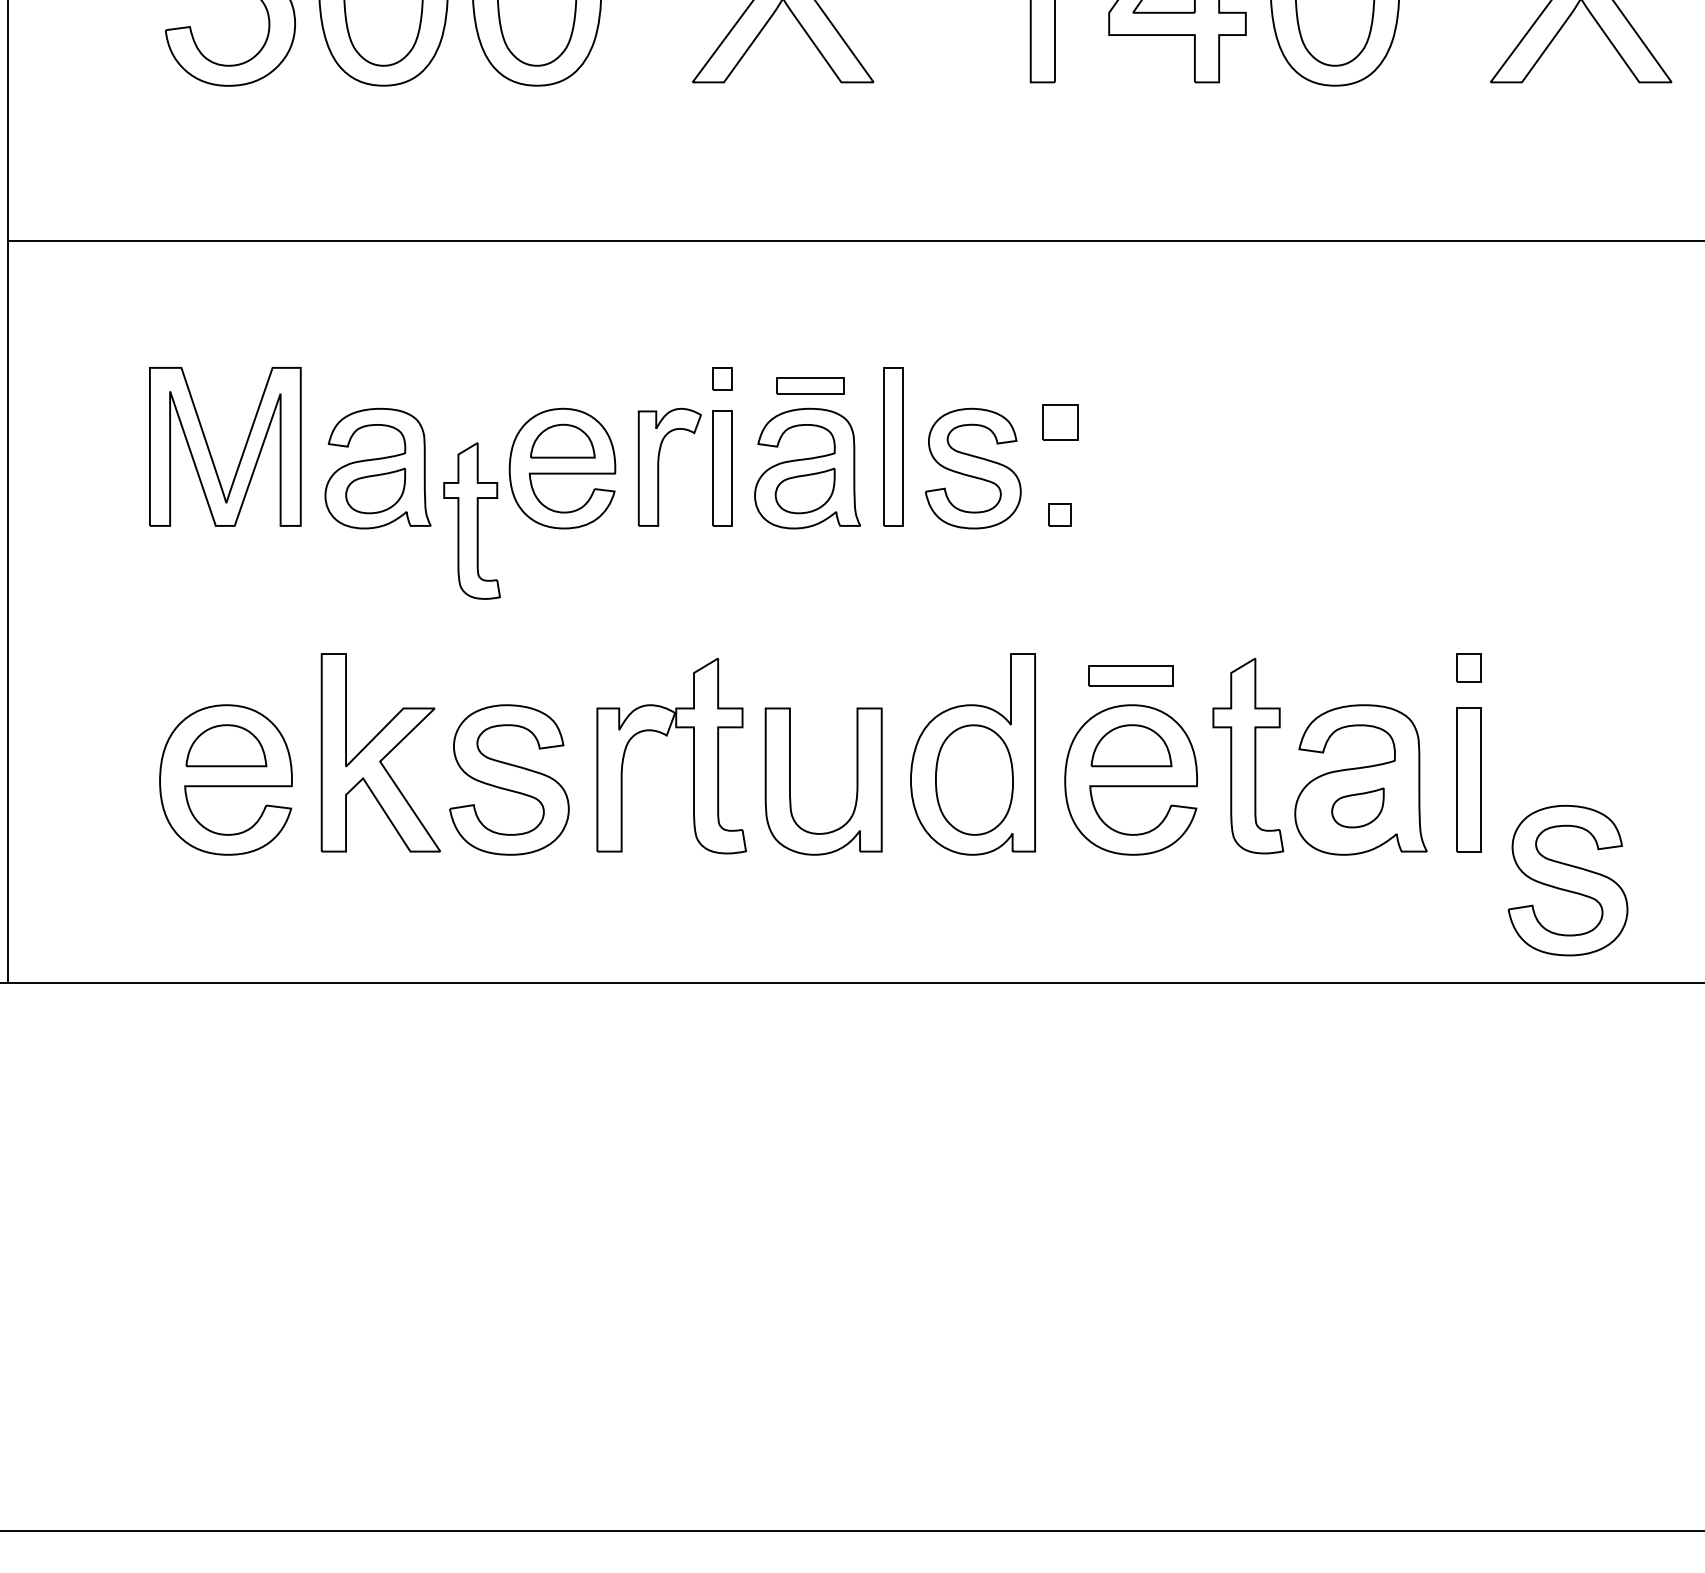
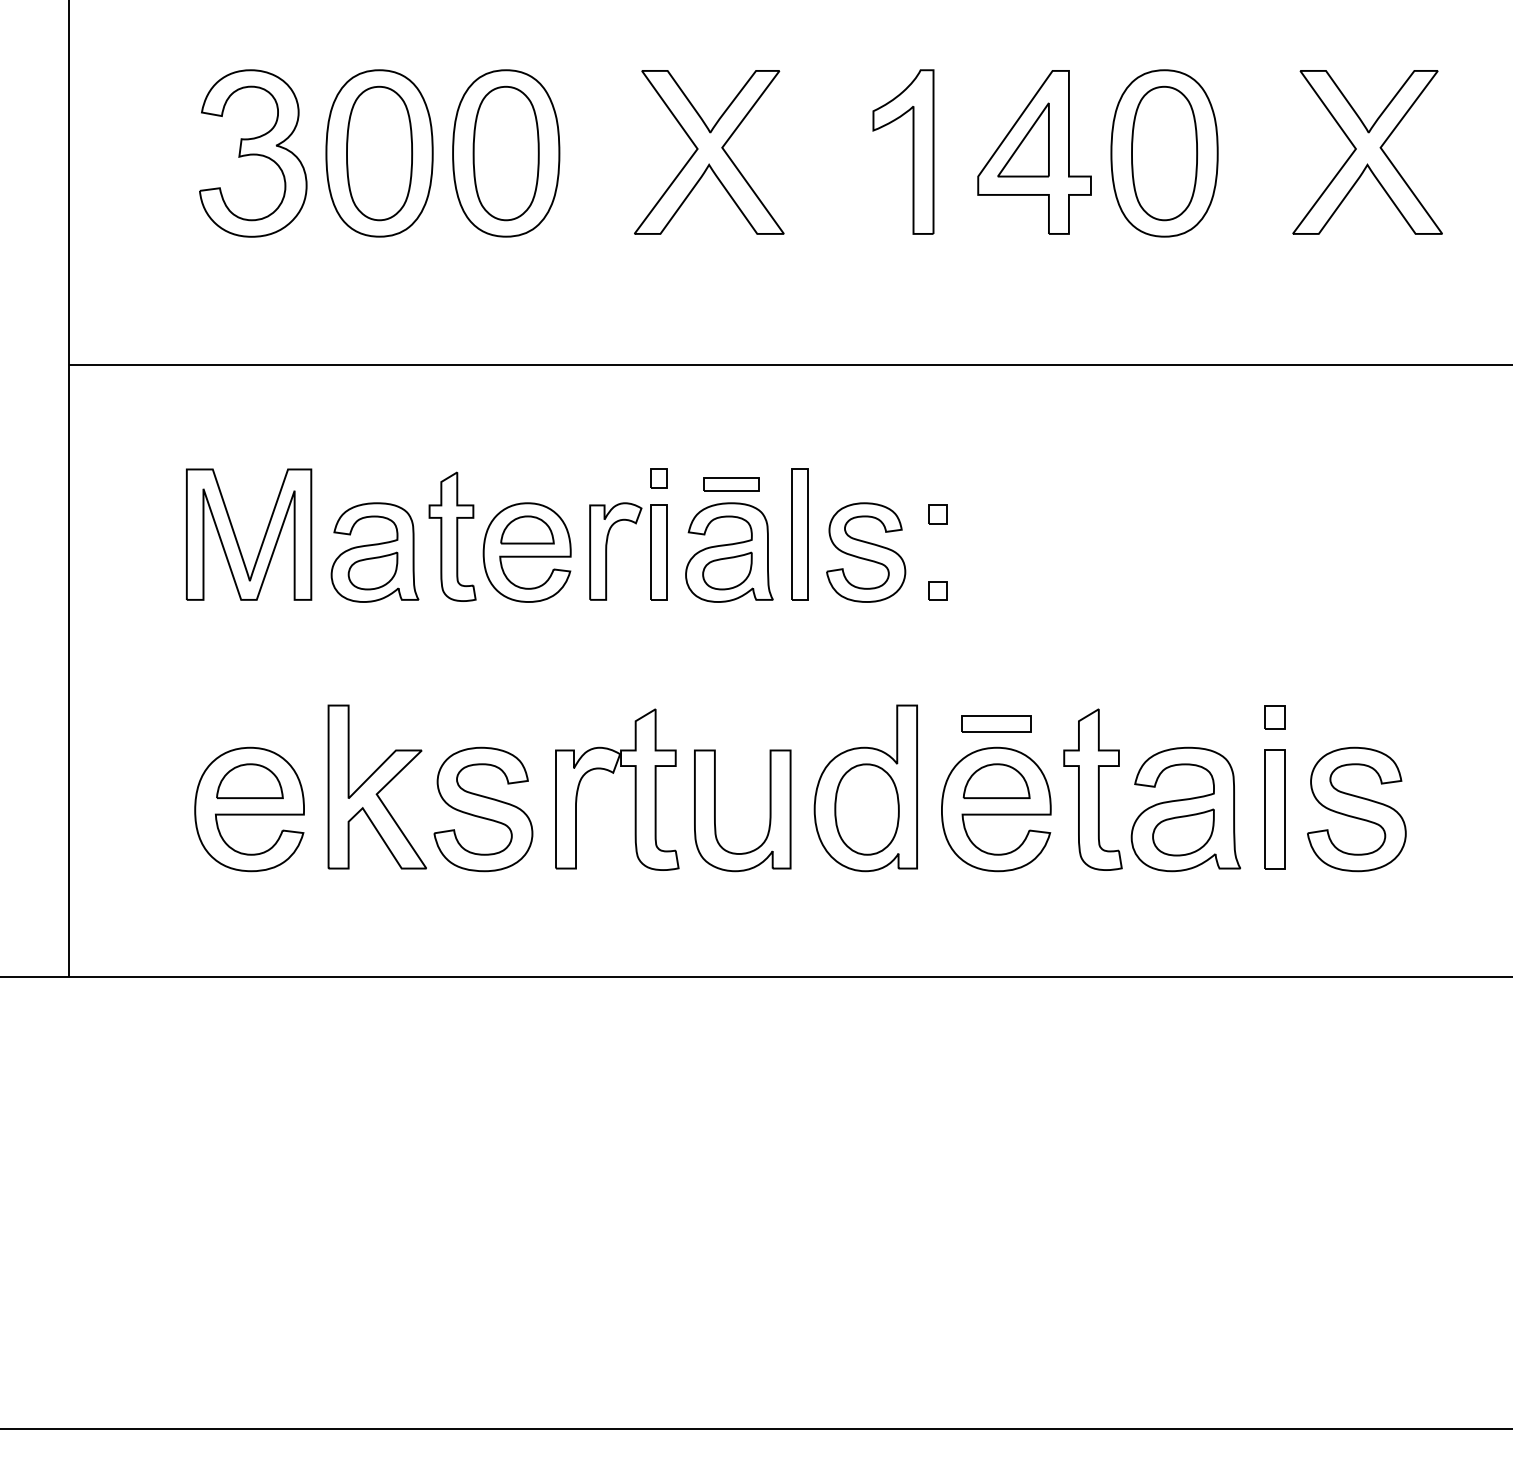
part: (1059, 422) -> (937, 514), size x0.62
part: (471, 520) -> (452, 536), moved
part: (1357, 807) -> (1183, 832), size x1.43
part: (1567, 880) -> (1356, 809), moved

